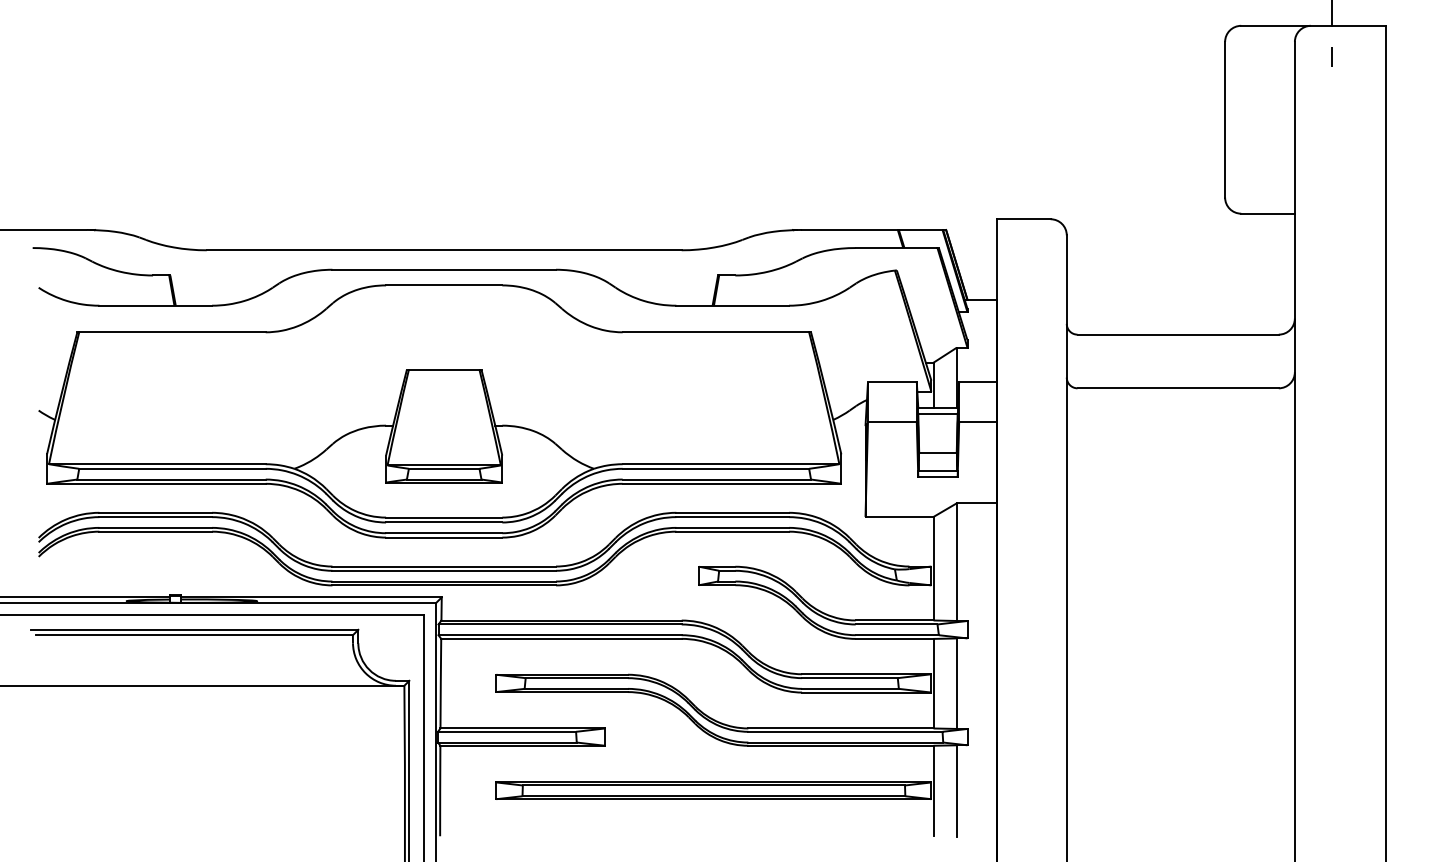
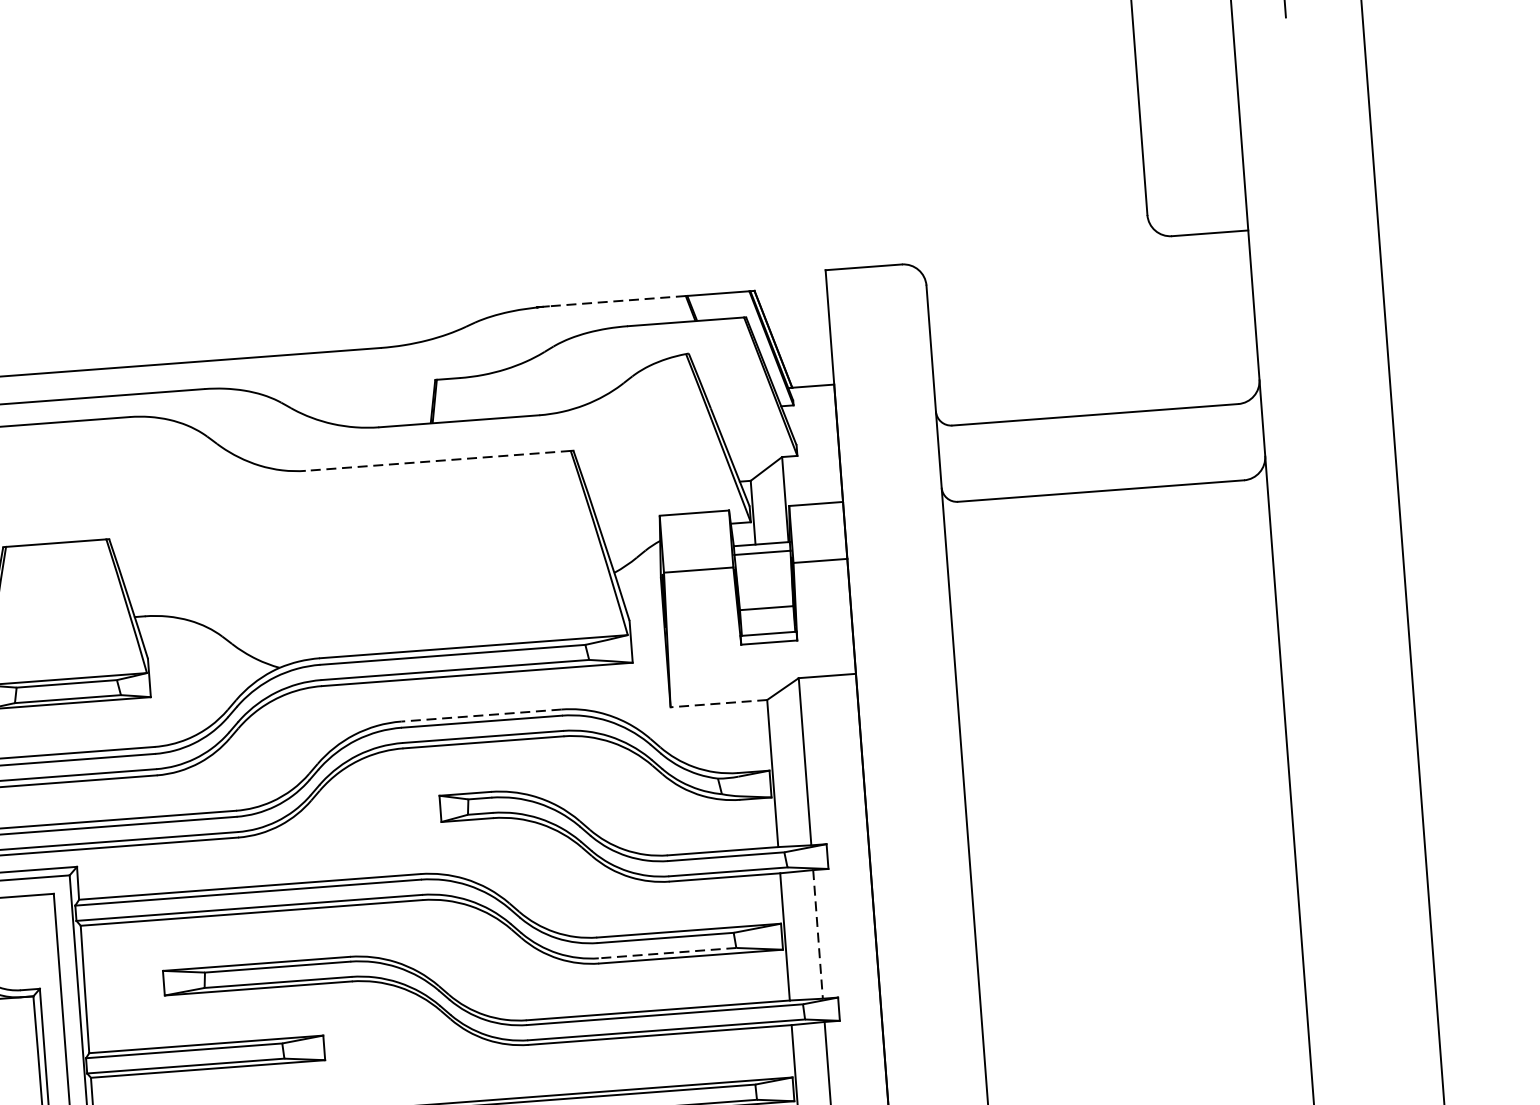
line: (849, 229) -> (617, 300), solid -> dashed
line: (715, 332) -> (437, 461), solid -> dashed
line: (732, 512) -> (481, 715), solid -> dashed
line: (899, 516) -> (718, 702), solid -> dashed
line: (956, 684) -> (817, 935), solid -> dashed
line: (849, 688) -> (666, 952), solid -> dashed

